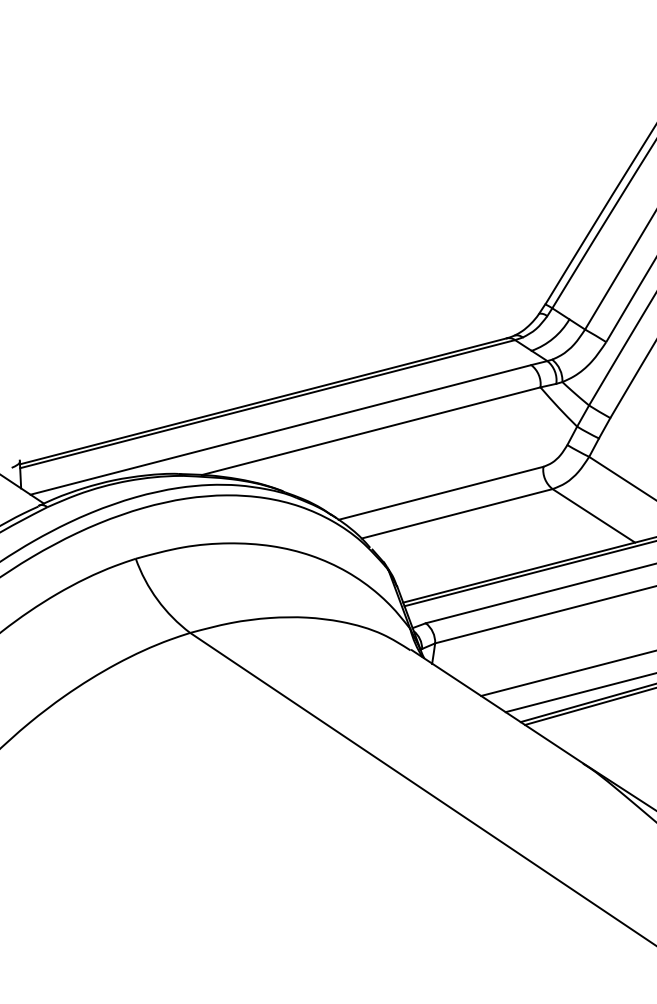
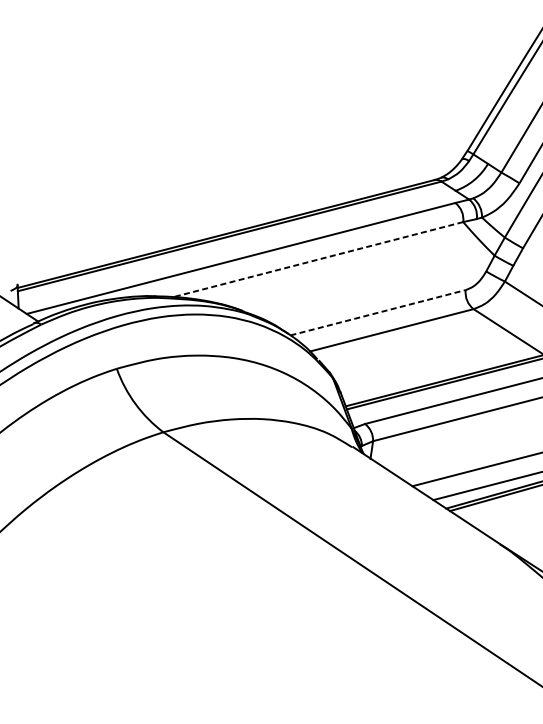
line: (371, 431) -> (318, 259), solid -> dashed
line: (441, 493) -> (378, 312), solid -> dashed

